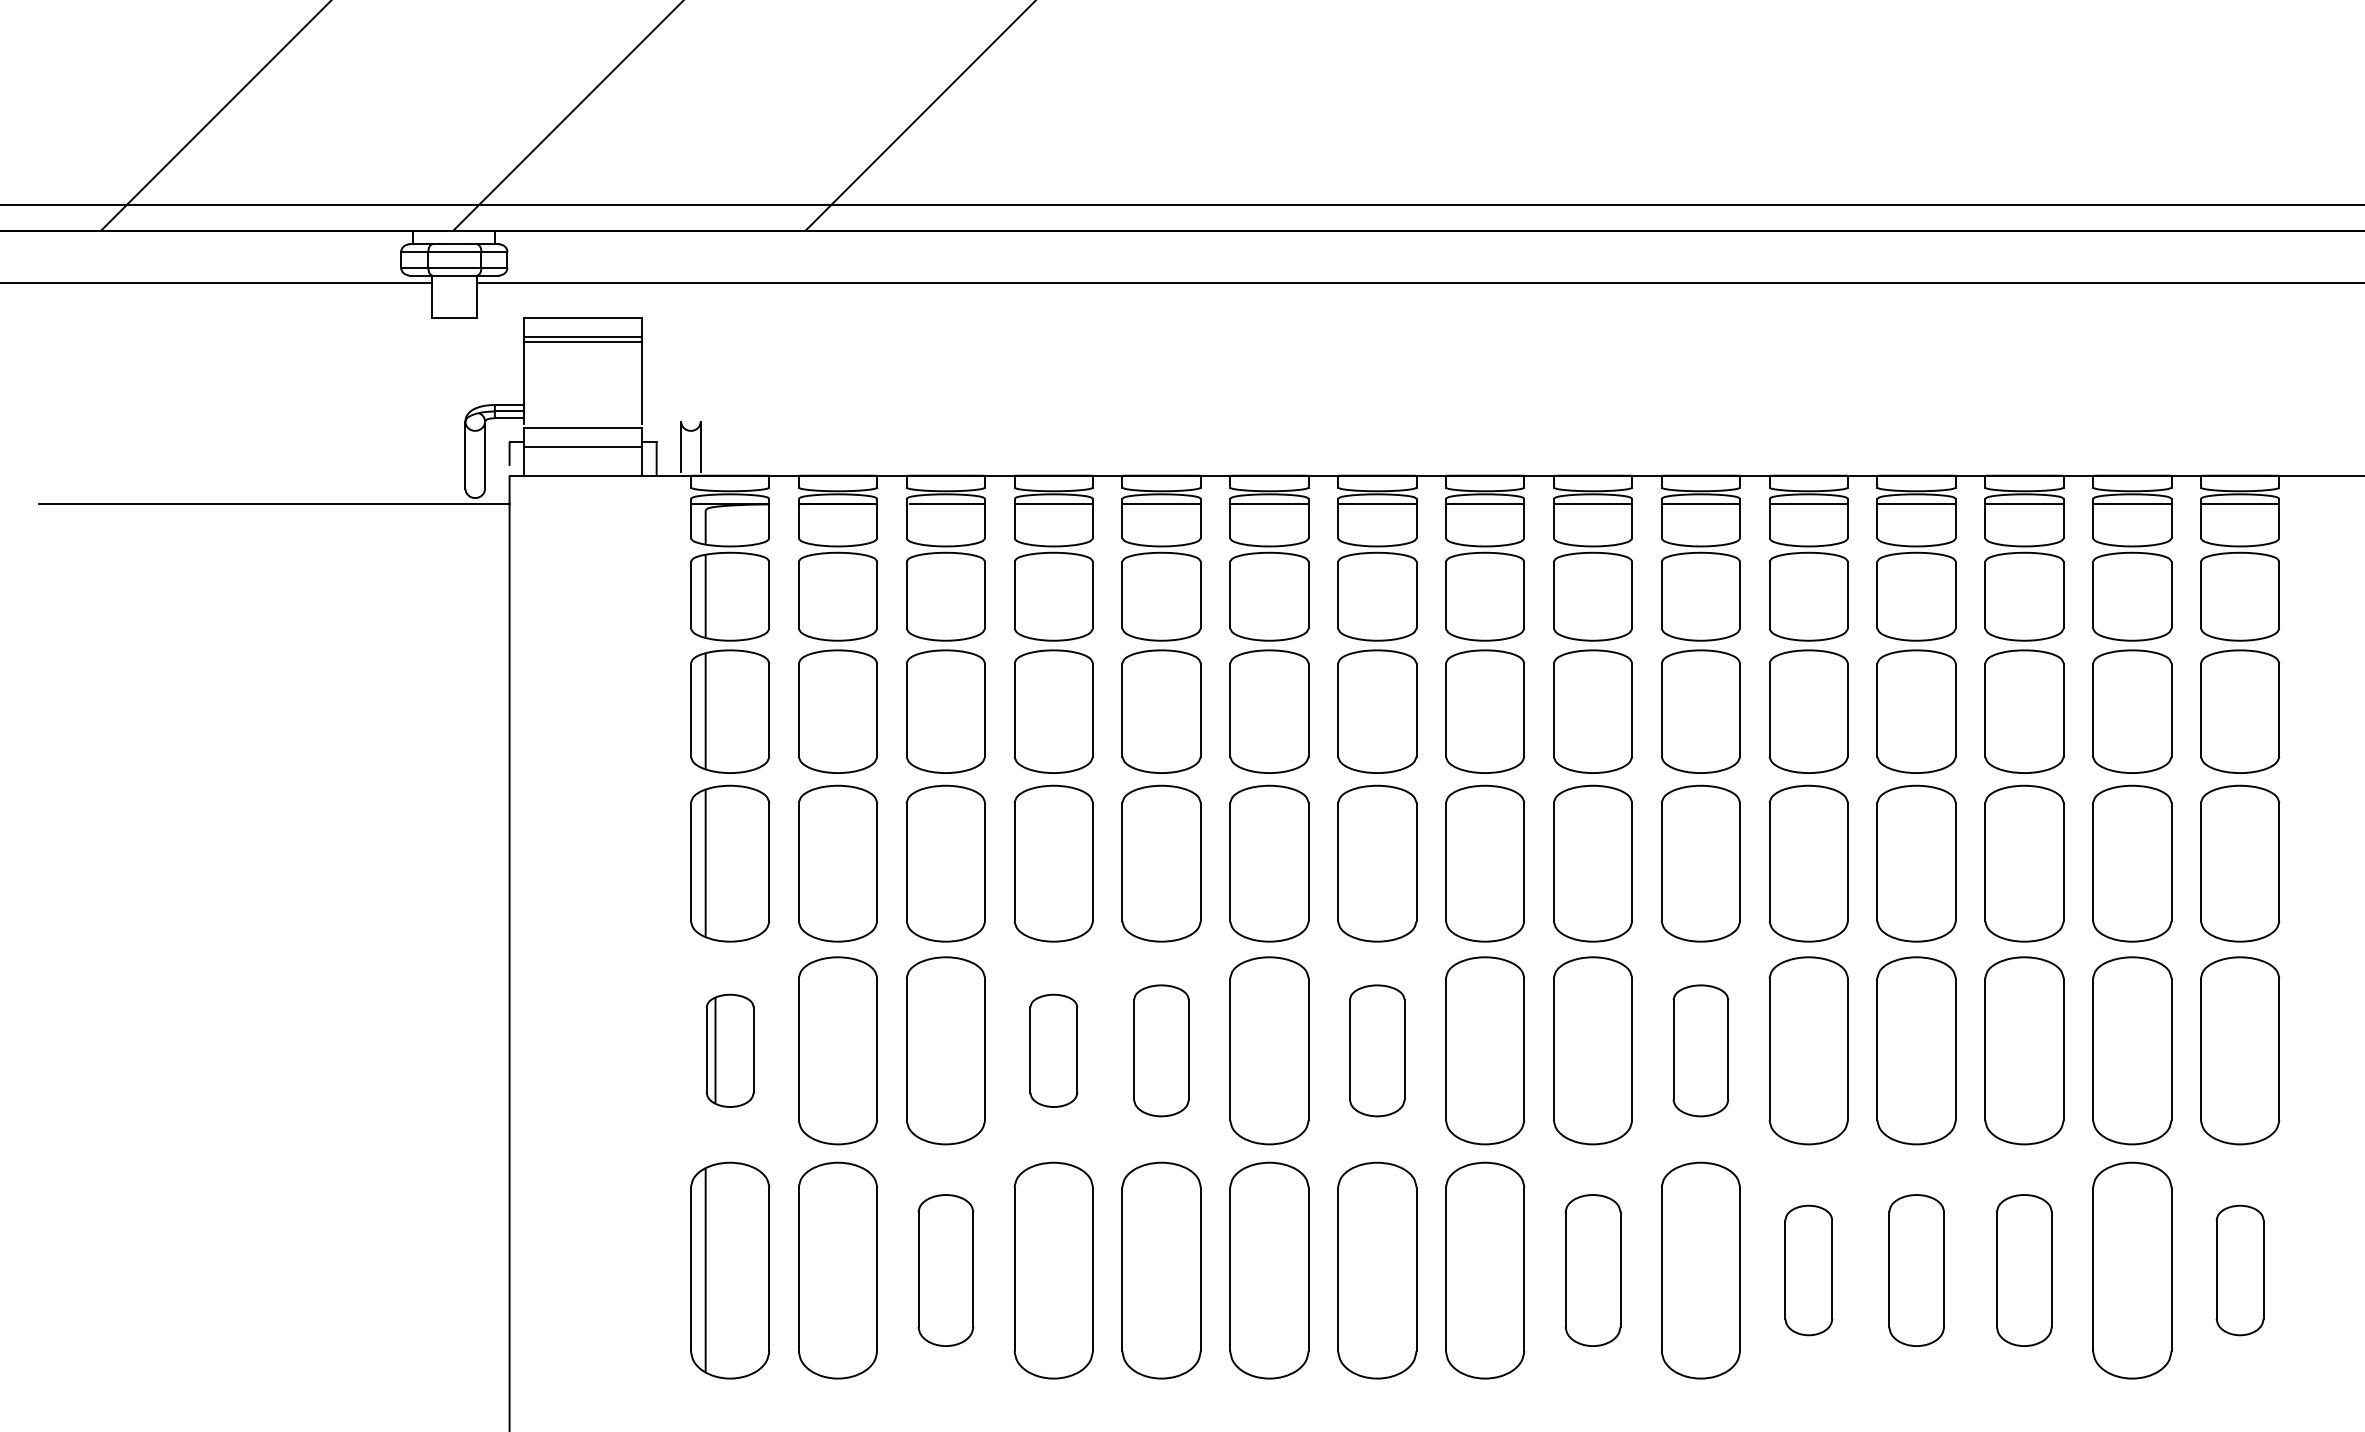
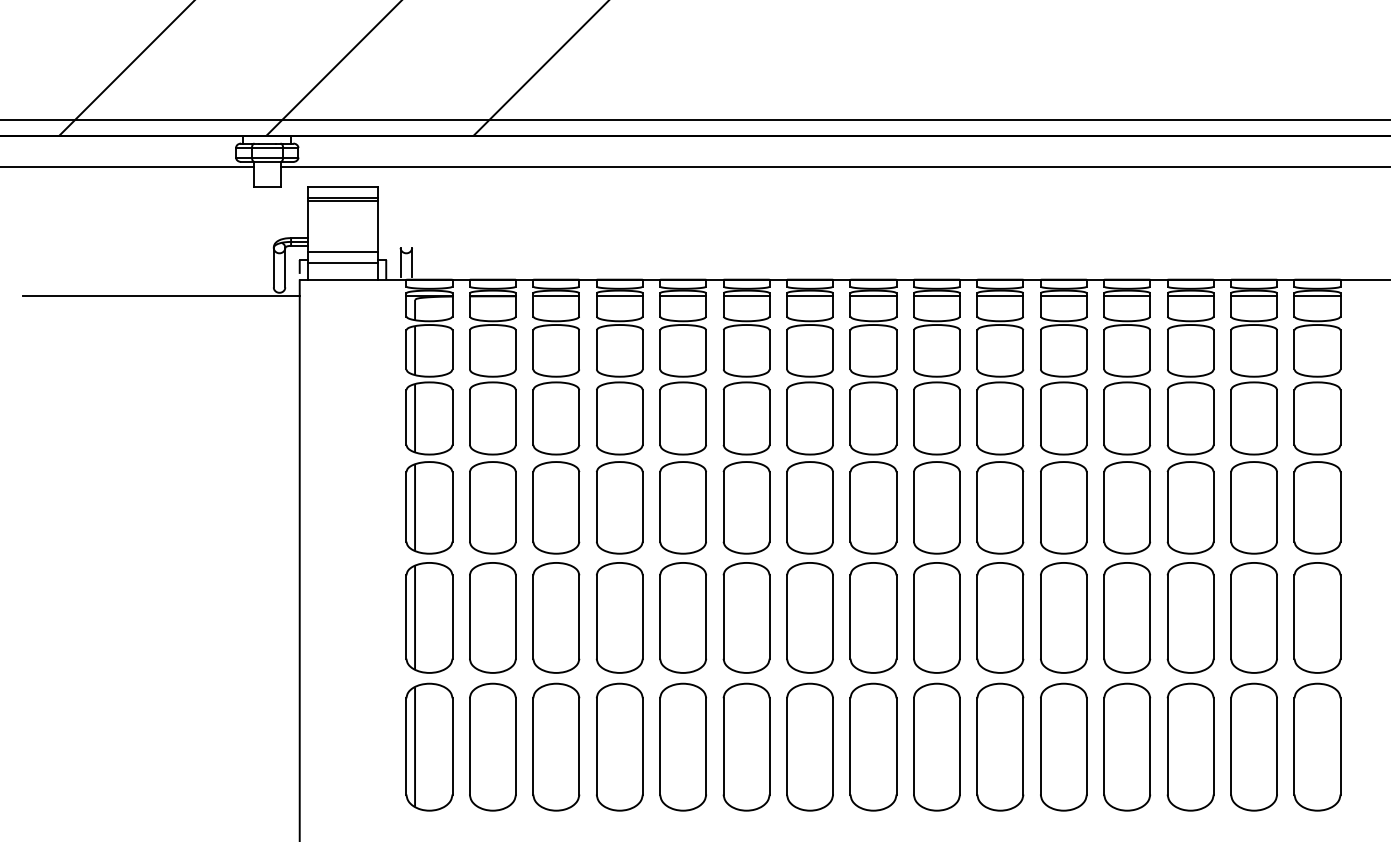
part: (730, 1050) -> (429, 617), size x1.67
part: (1053, 1050) -> (619, 617), size x1.67
part: (1160, 1050) -> (682, 617), size x1.43
part: (1376, 1050) -> (809, 617), size x1.43
part: (1701, 1050) -> (1000, 617), size x1.43
part: (946, 1269) -> (556, 746), size x1.43
part: (1592, 1269) -> (936, 746), size x1.43
part: (1808, 1269) -> (1063, 746), size x1.67
part: (1917, 1269) -> (1127, 746), size x1.43
part: (2024, 1269) -> (1190, 746), size x1.43
part: (2240, 1269) -> (1317, 746), size x1.67

